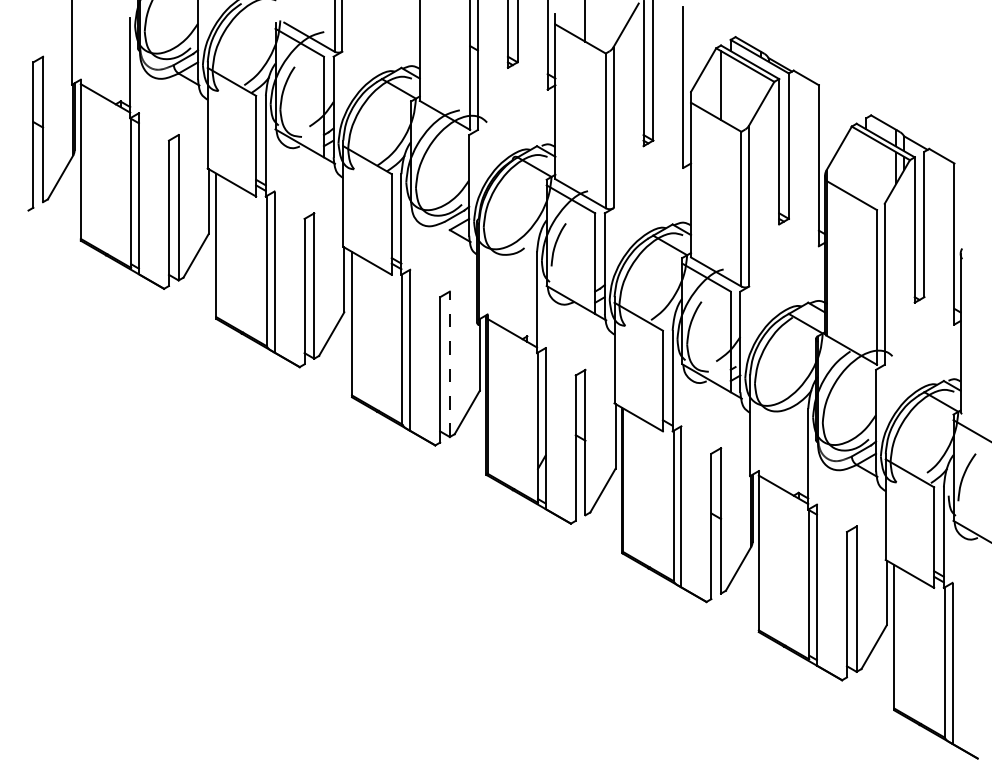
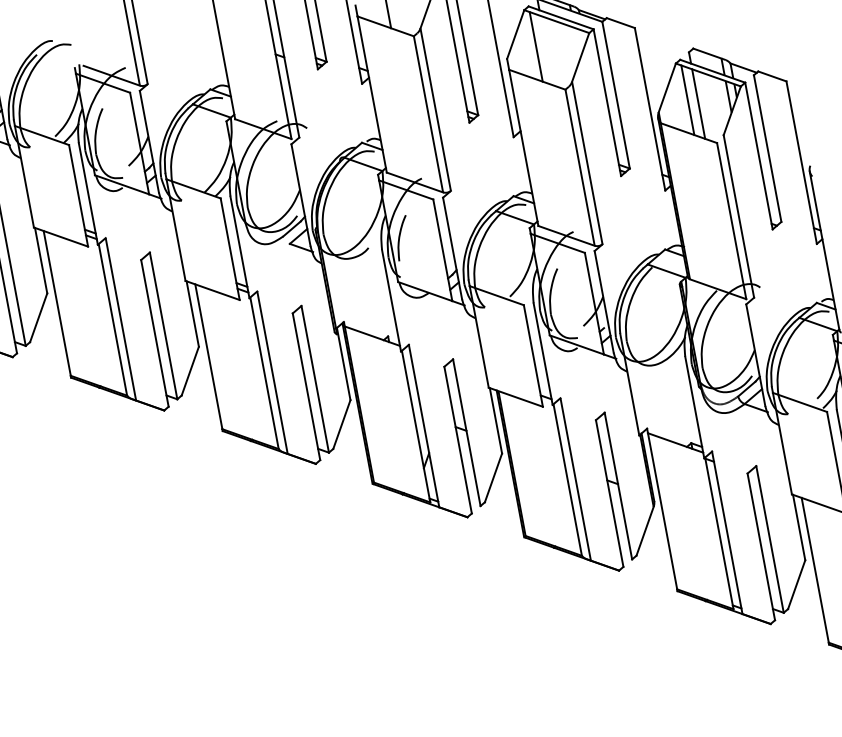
line: (856, 163) -> (687, 99), added
line: (866, 168) -> (698, 103), added
line: (449, 364) -> (314, 379), dashed -> solid

